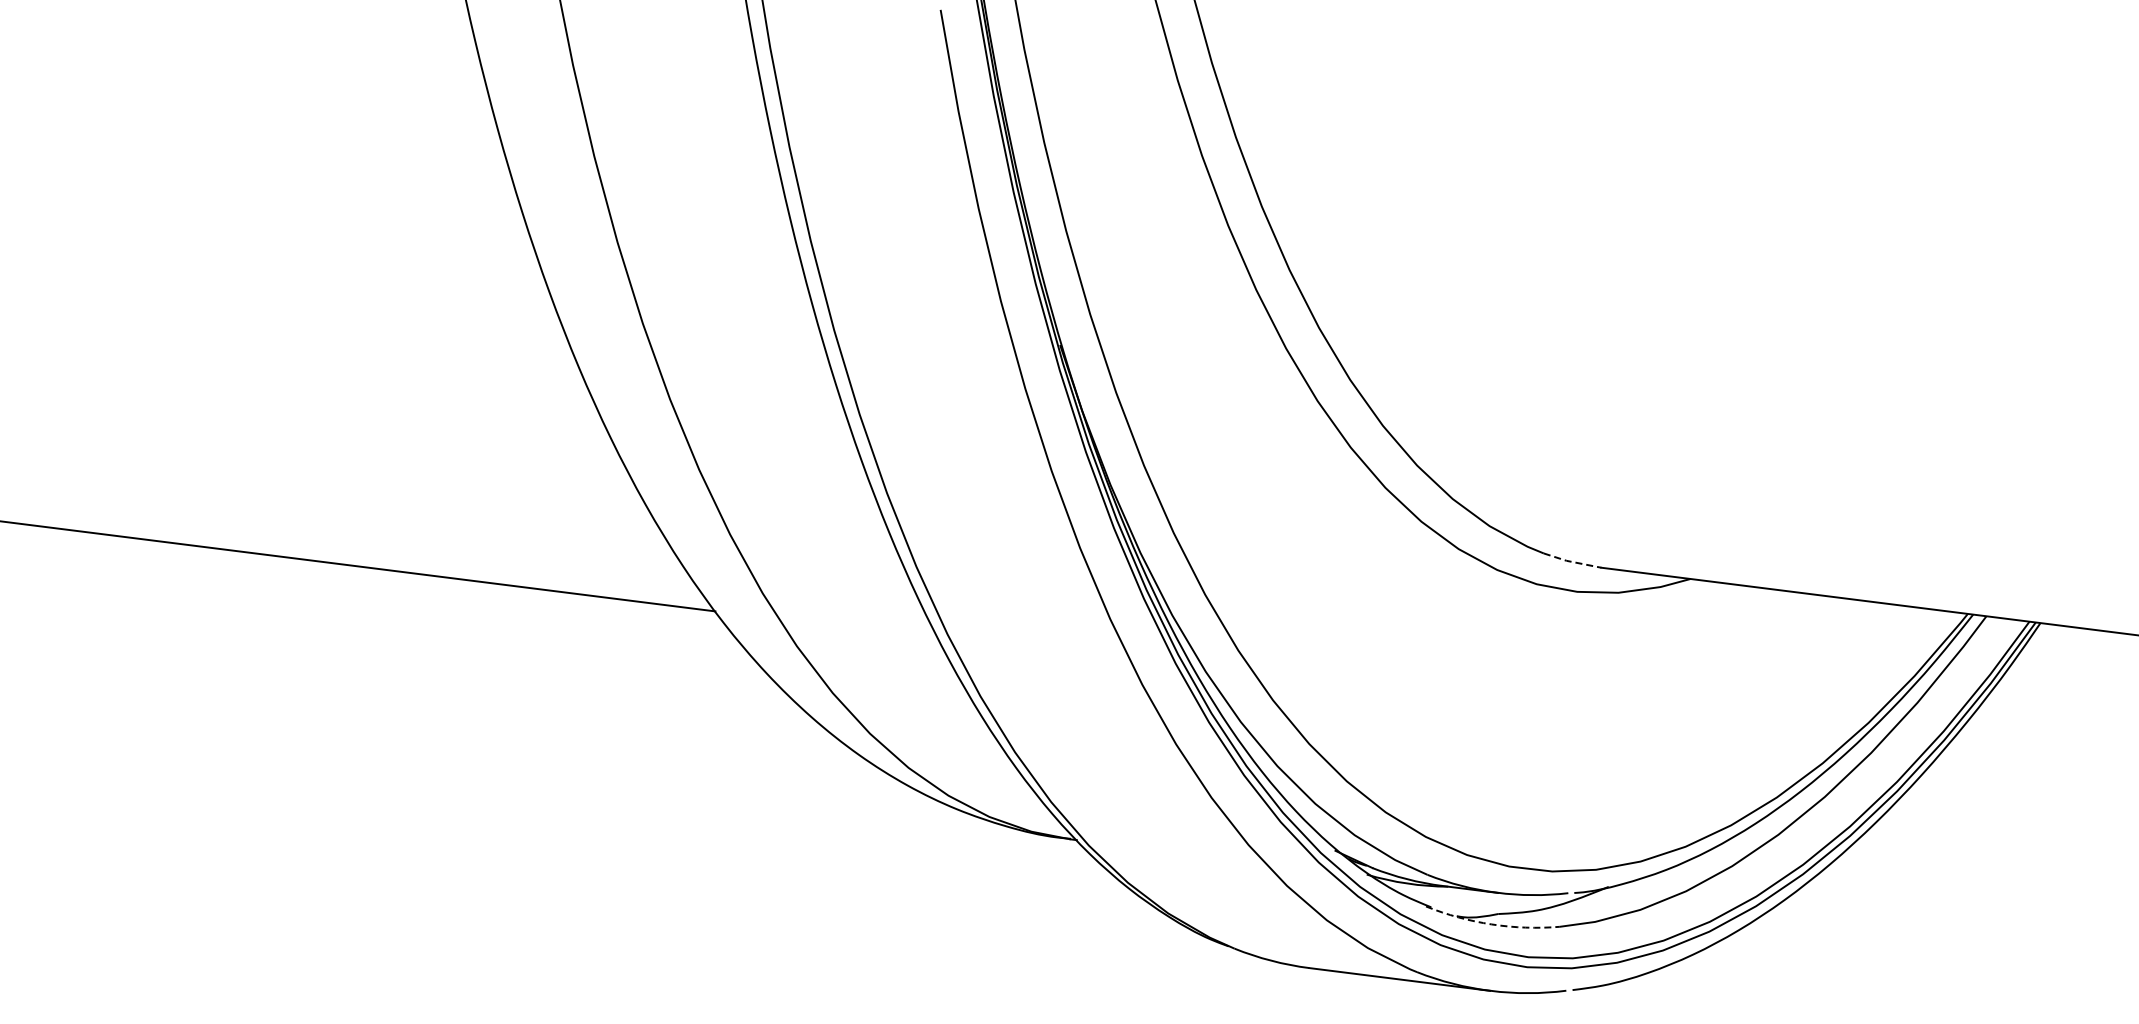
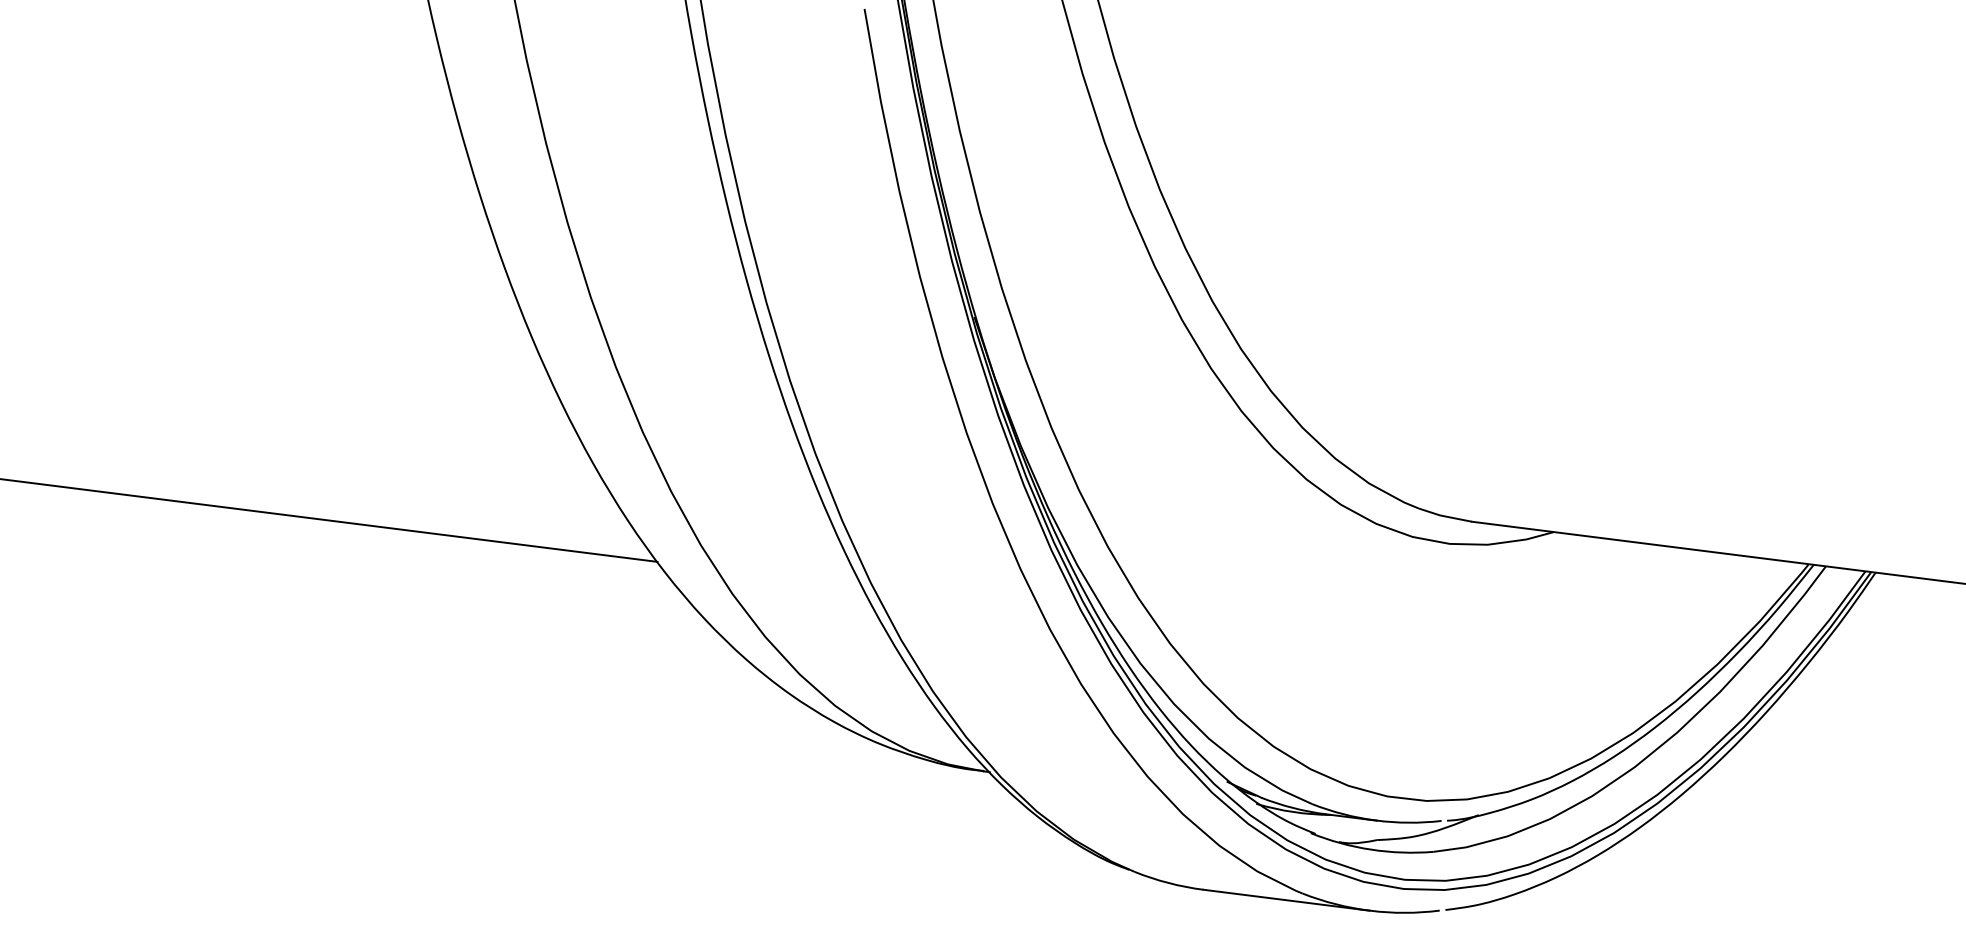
line: (1571, 561) -> (1444, 516), dashed -> solid
arc: (1491, 924) -> (1370, 849), dashed -> solid

